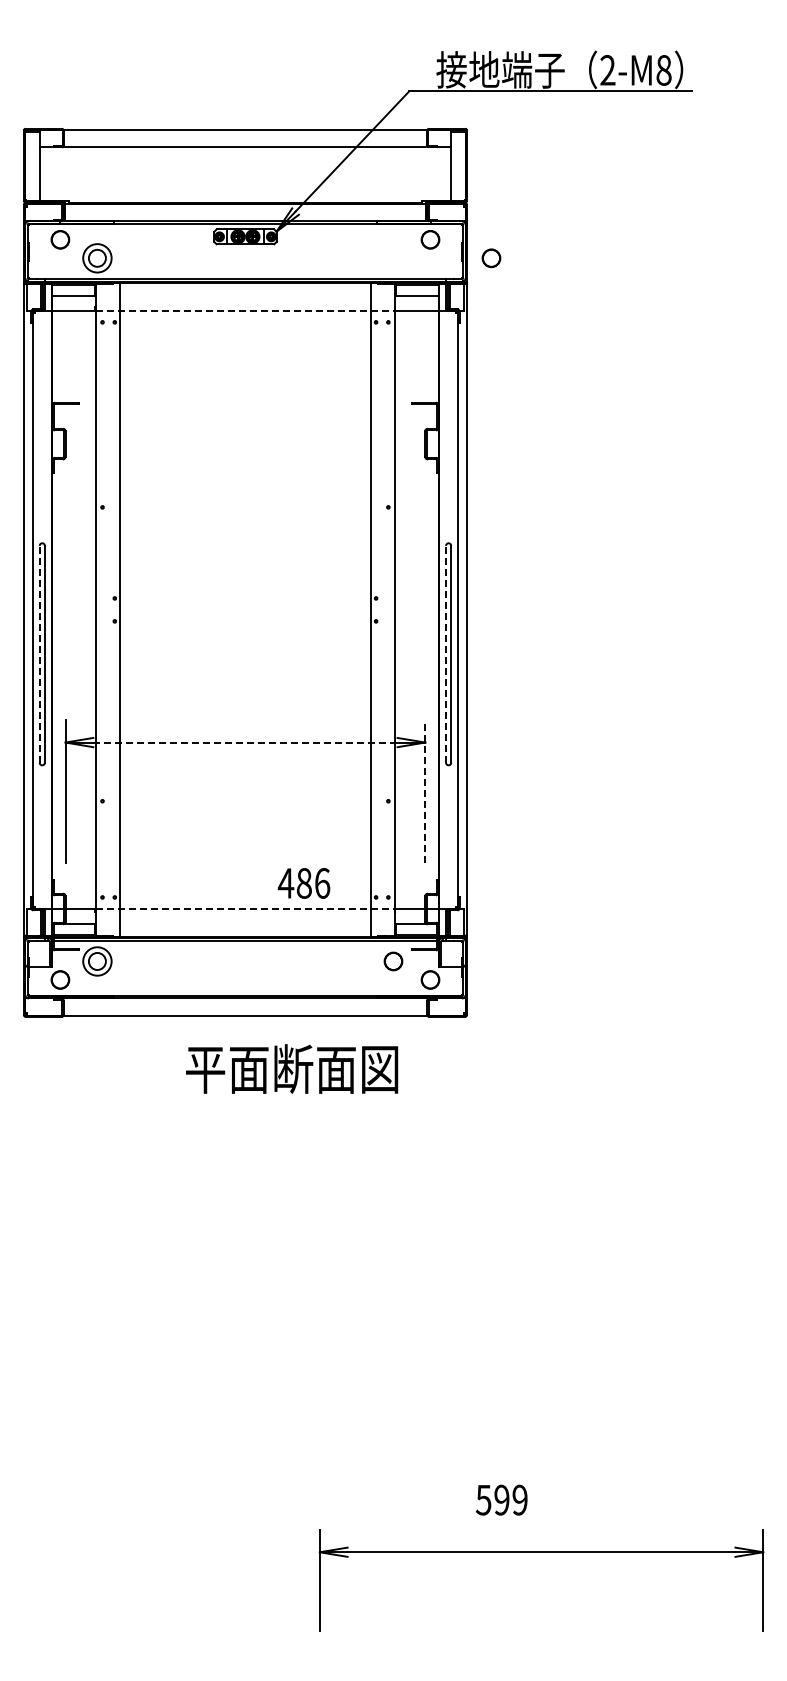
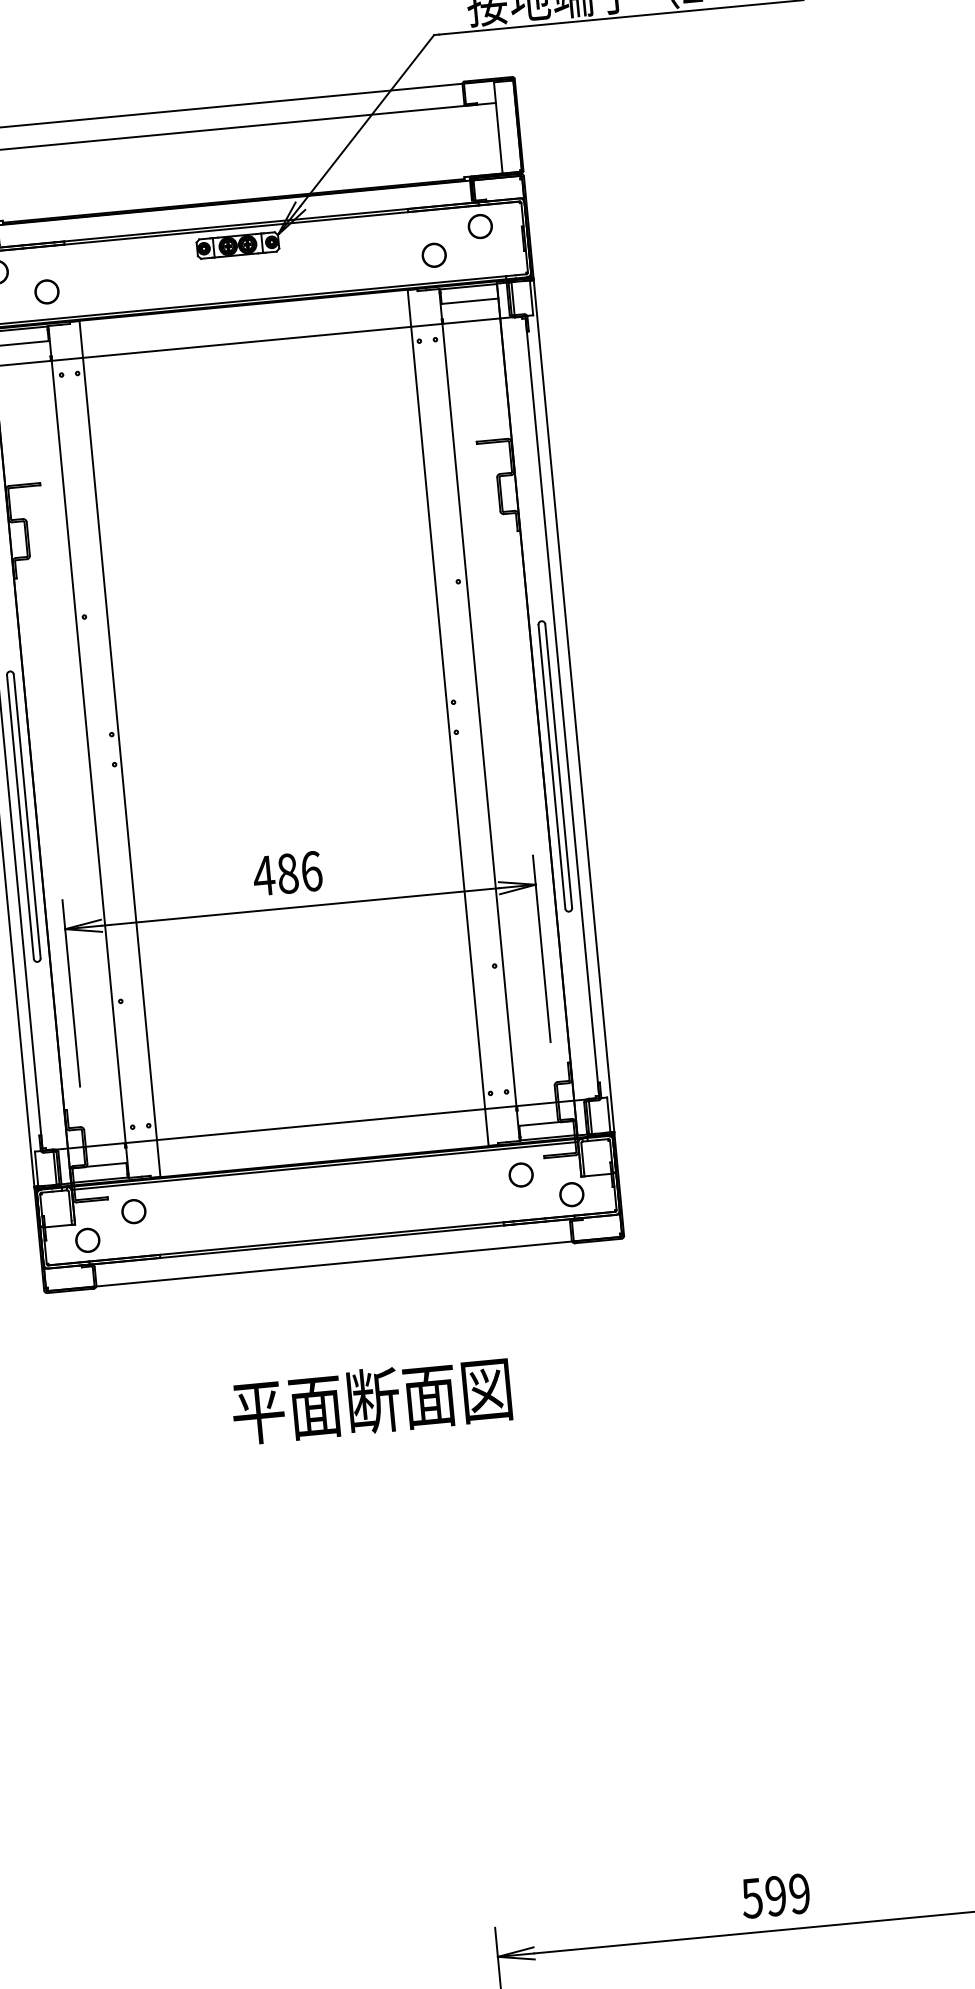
circle: (97, 258) -> (47, 292), size x0.62
part: (491, 258) -> (434, 255), moved
line: (245, 310) -> (247, 341), dashed -> solid
line: (39, 653) -> (20, 815), dashed -> solid
line: (446, 653) -> (552, 765), dashed -> solid
line: (245, 742) -> (300, 906), dashed -> solid
line: (425, 791) -> (542, 948), dashed -> solid
text: (303, 883) -> (286, 873), moved
line: (245, 908) -> (321, 1124), dashed -> solid
circle: (97, 961) -> (134, 1211), size x0.62
text: (292, 1068) -> (372, 1400), moved
text: (501, 1499) -> (775, 1895), moved

